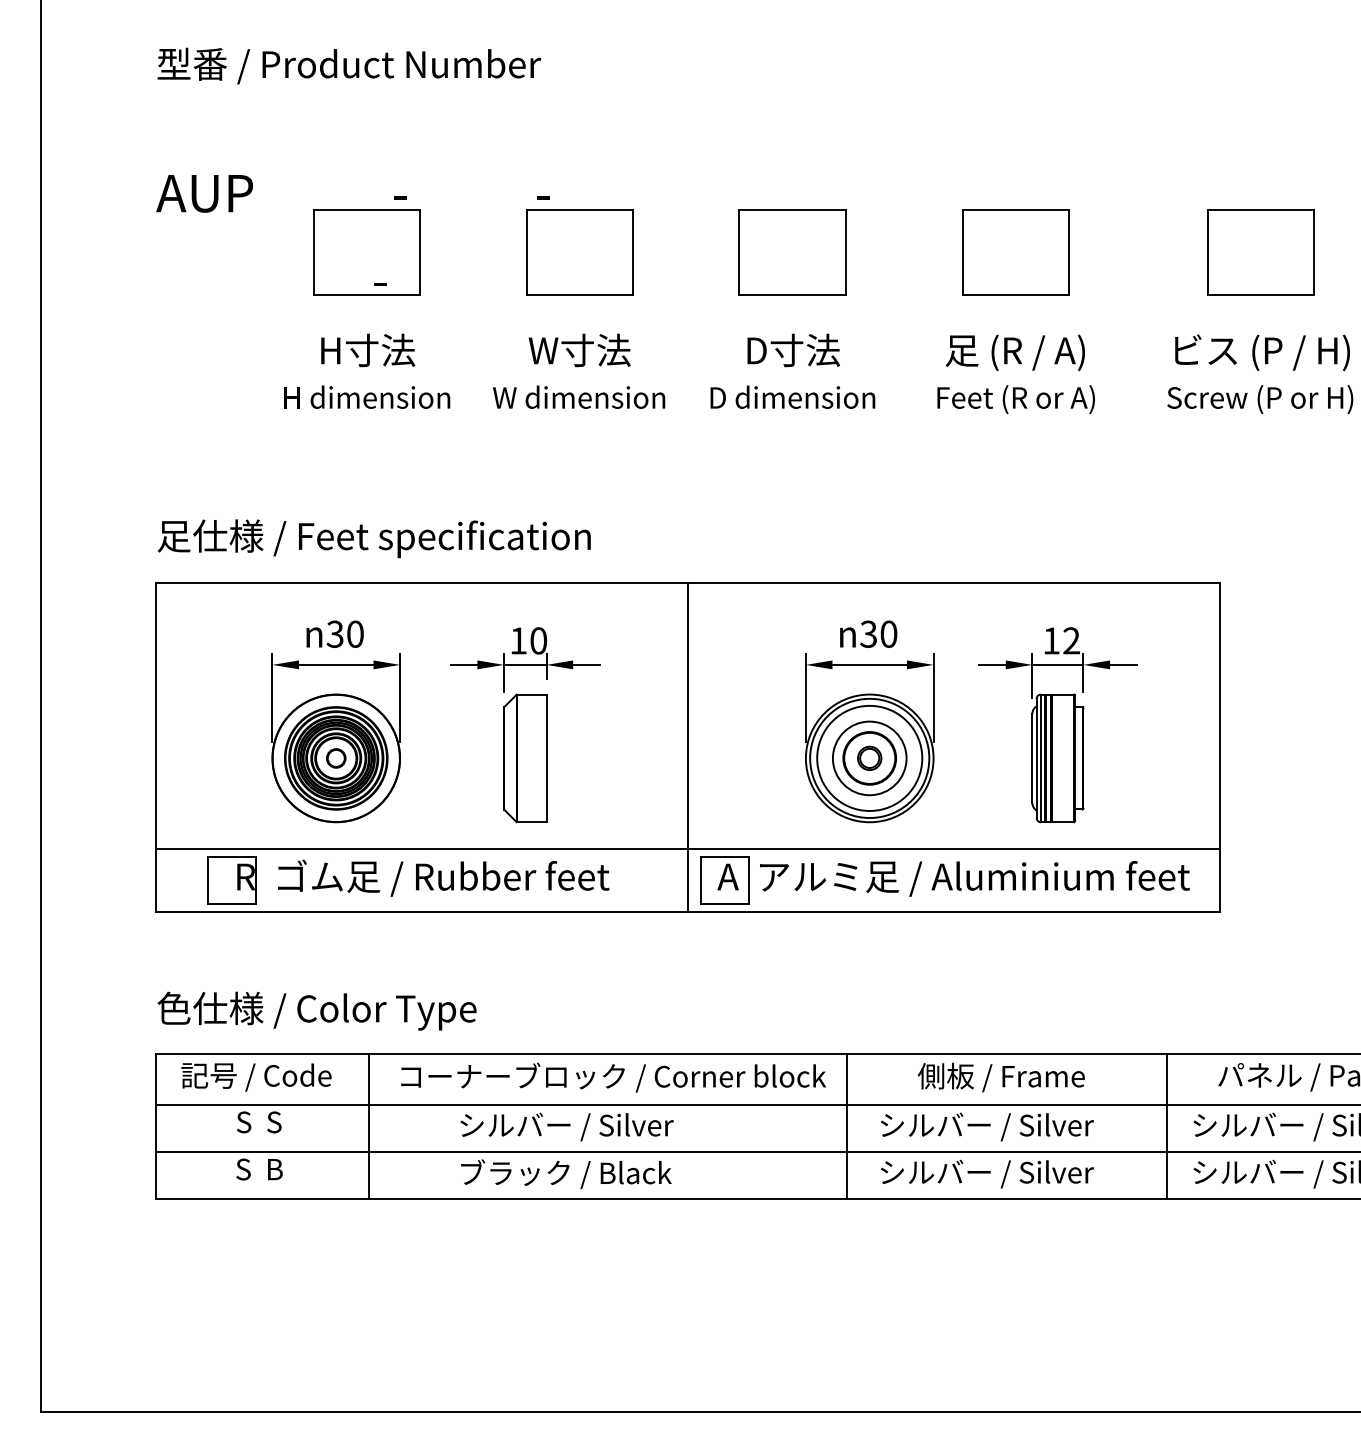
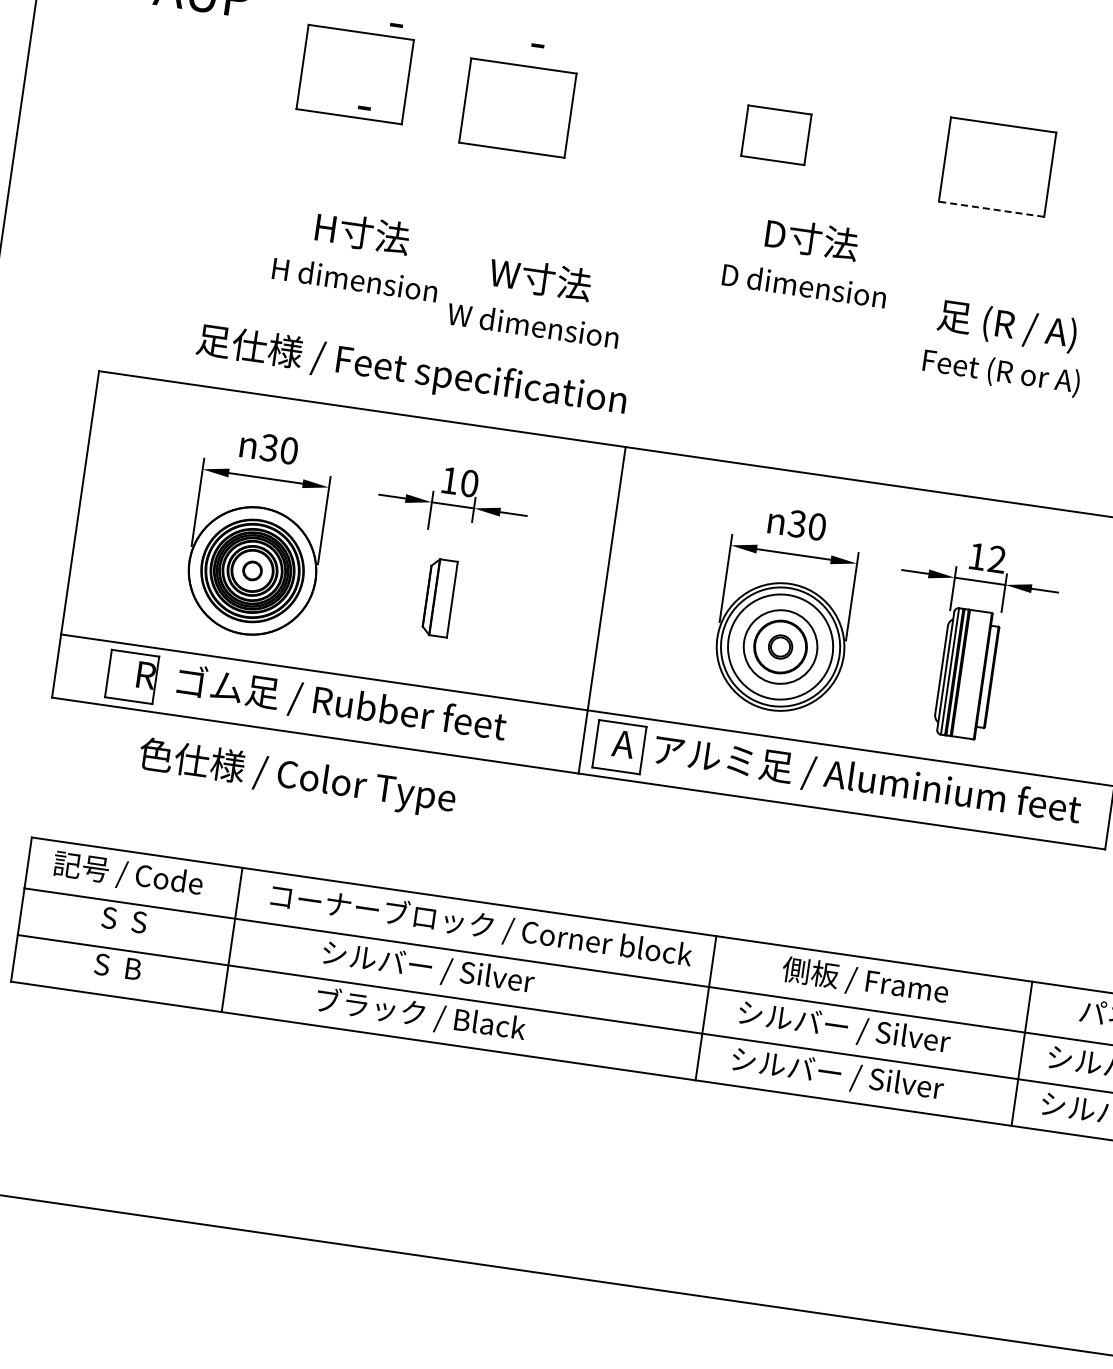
part: (579, 252) -> (517, 108), moved
part: (792, 252) -> (776, 135), size x0.6
line: (1015, 295) -> (990, 209), solid -> dashed
text: (367, 370) -> (359, 252), moved
text: (579, 370) -> (537, 298), moved
text: (792, 370) -> (807, 259), moved
text: (1015, 374) -> (1004, 347), moved
text: (373, 538) -> (410, 371), moved
part: (525, 758) -> (439, 598), size x0.6
text: (316, 1010) -> (296, 777), moved

